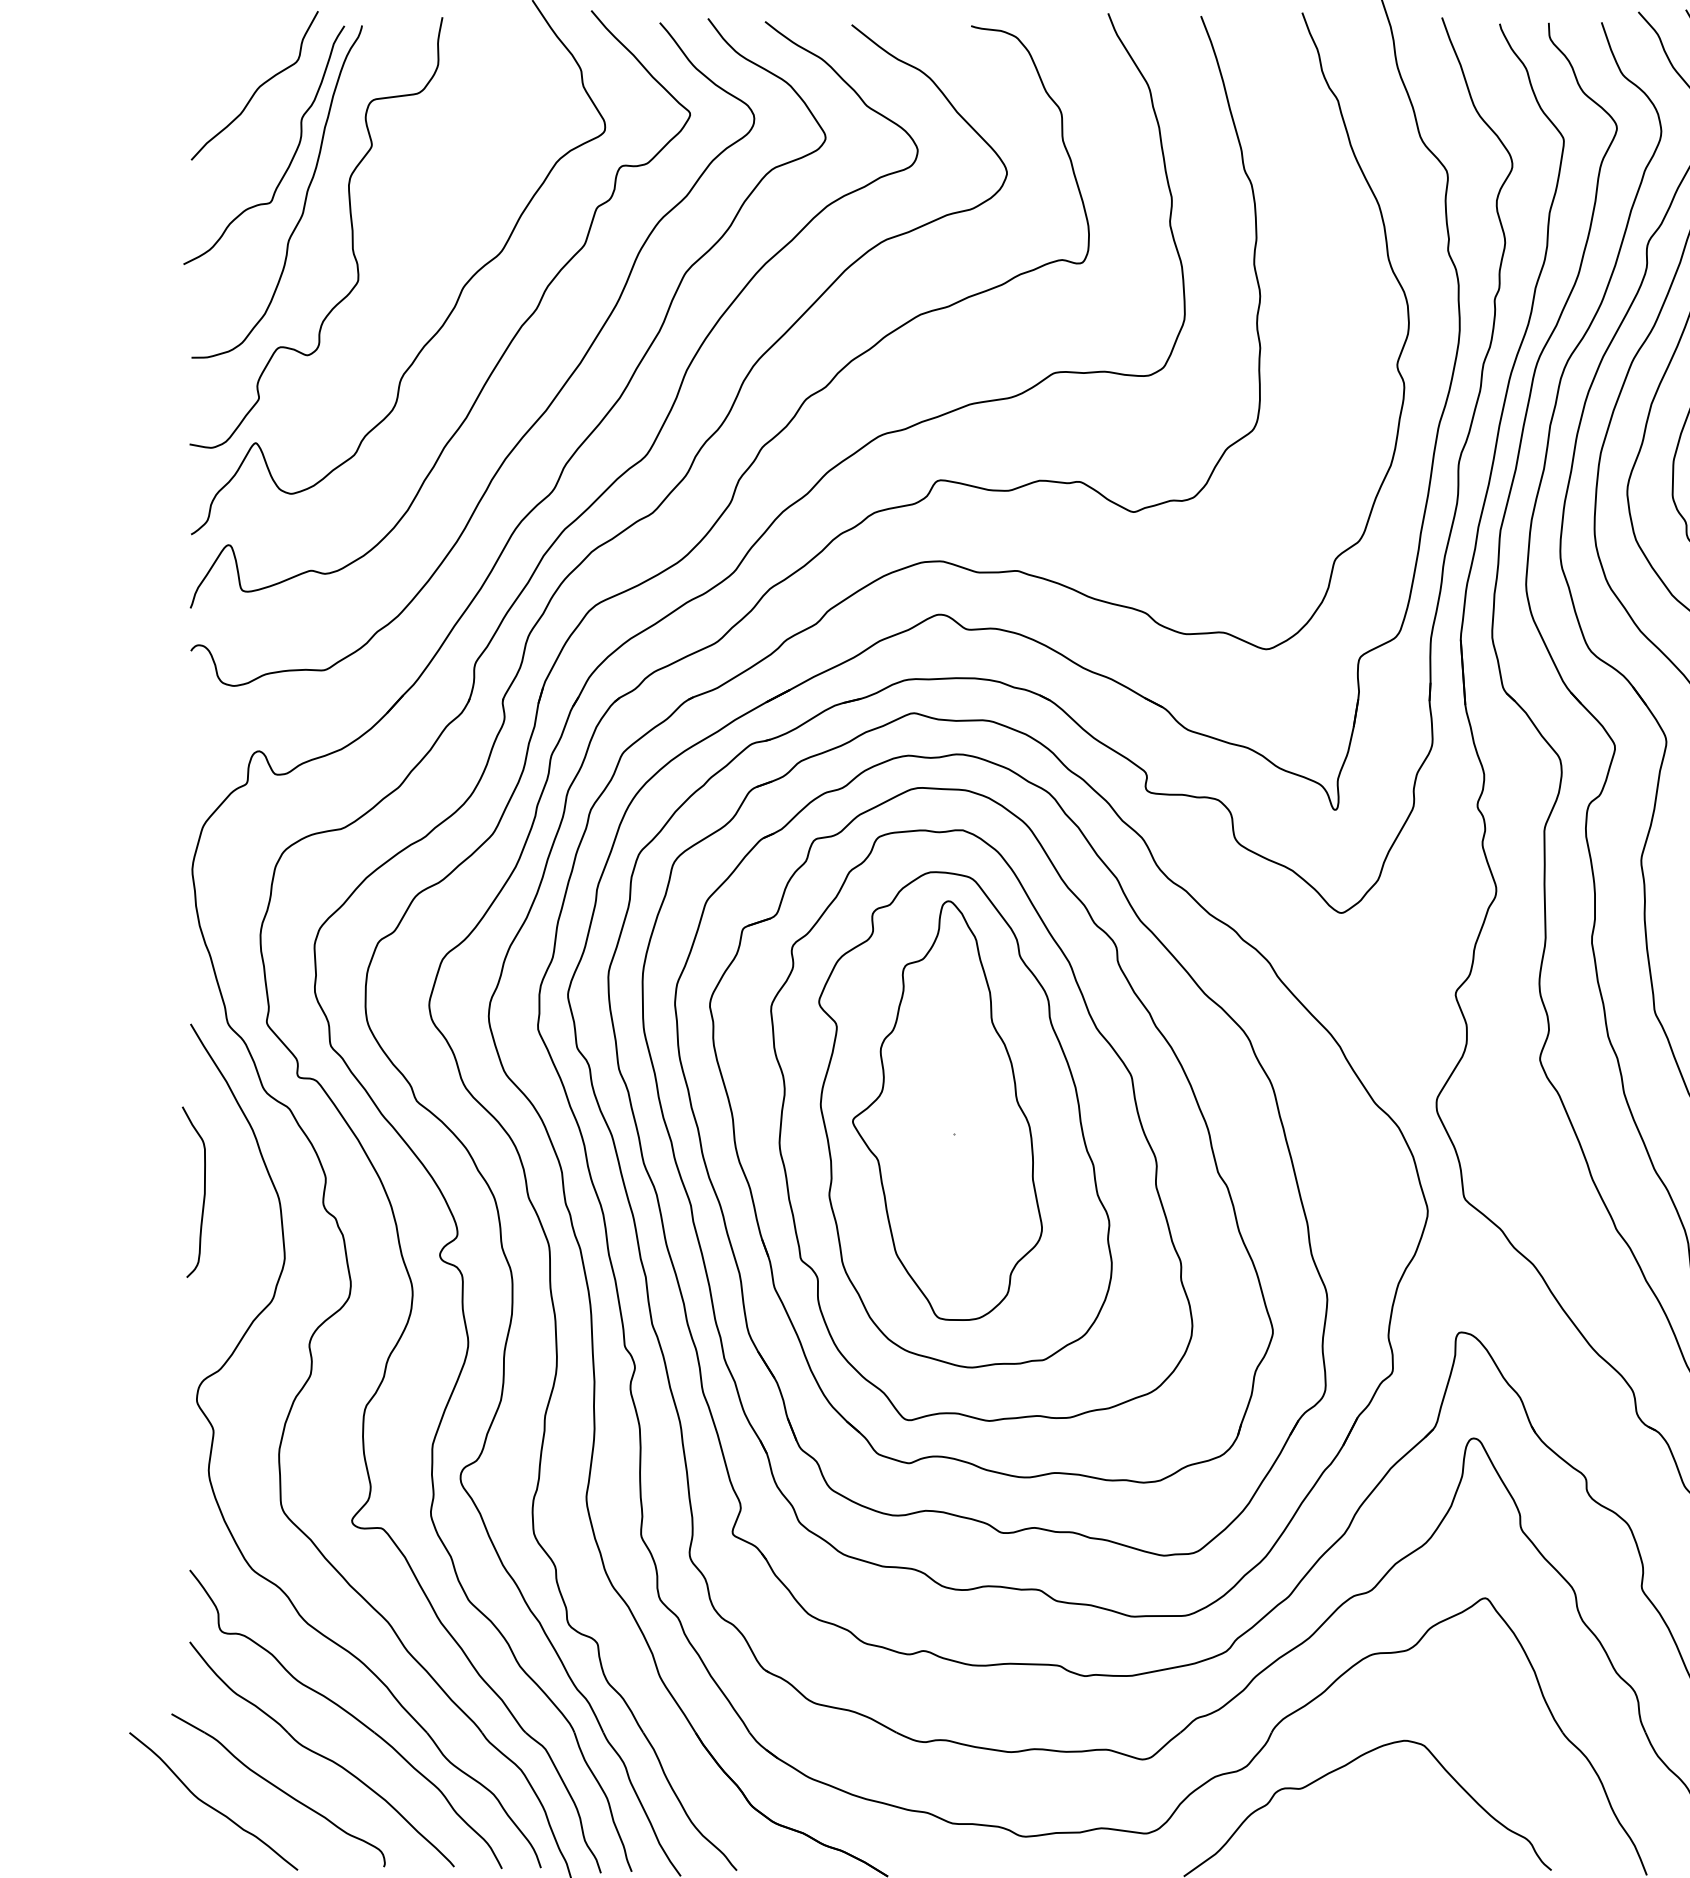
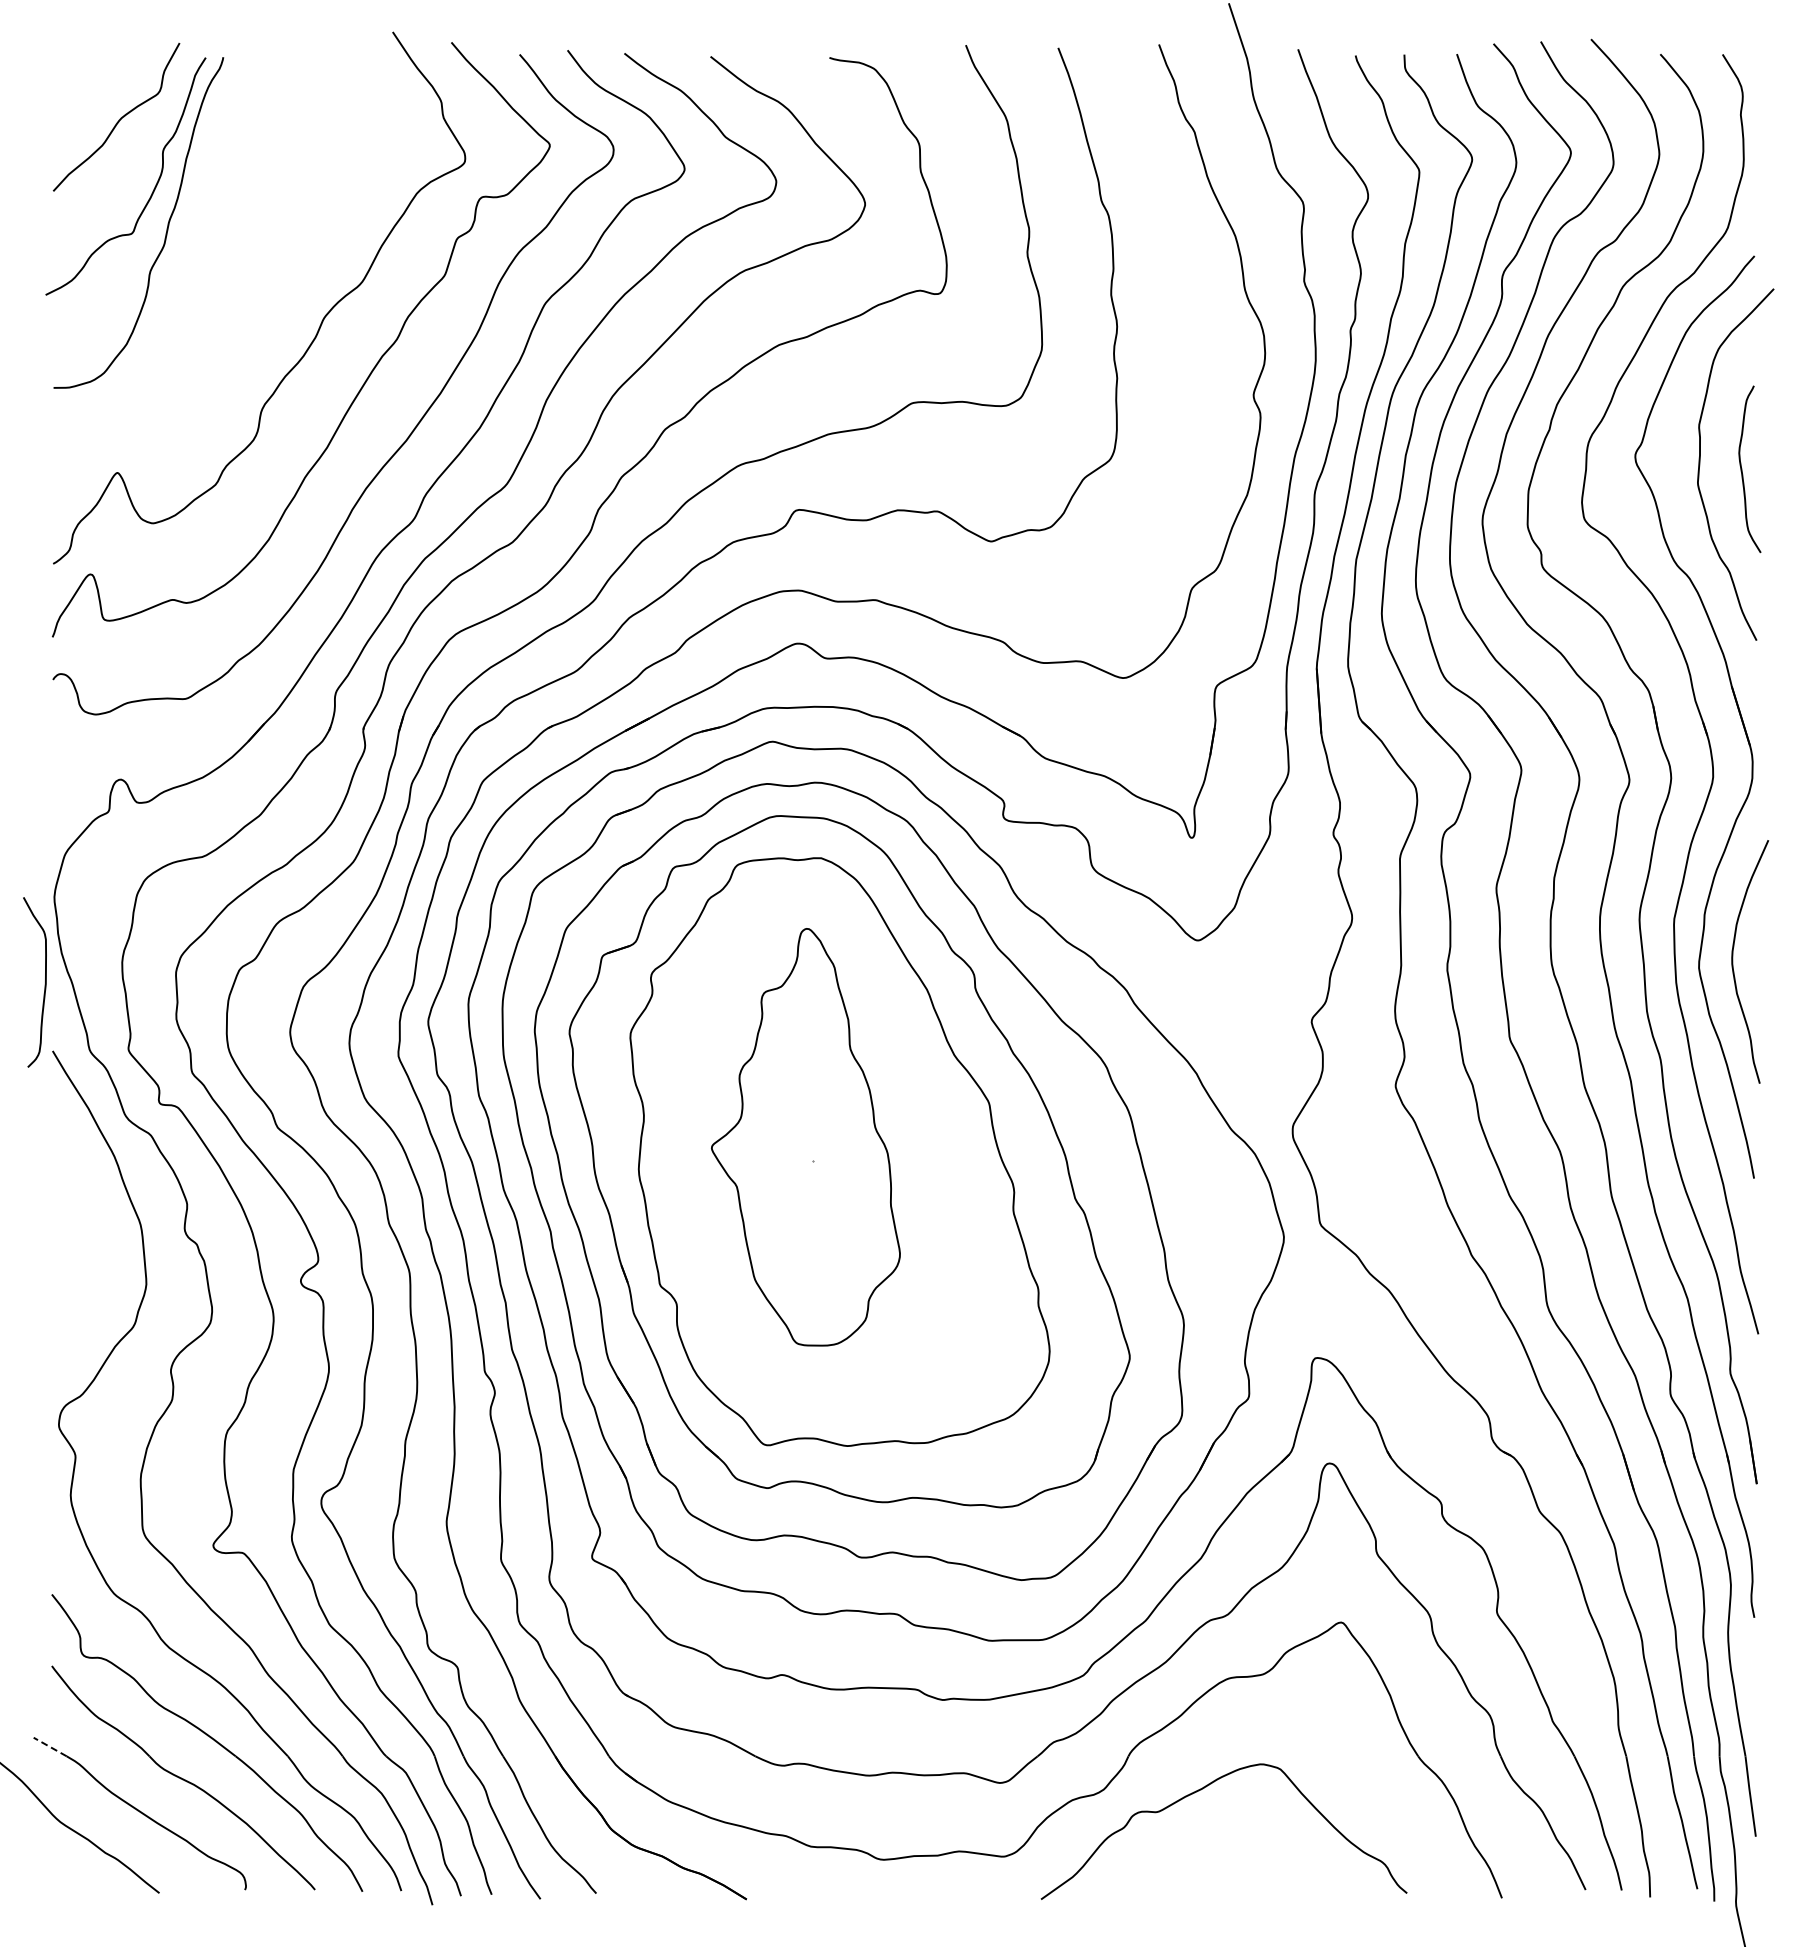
curve: (351, 229) -> (212, 260), removed
part: (965, 1119) -> (823, 1146), removed
curve: (203, 1194) -> (44, 984), moved
line: (188, 1723) -> (50, 1747), solid -> dashed

